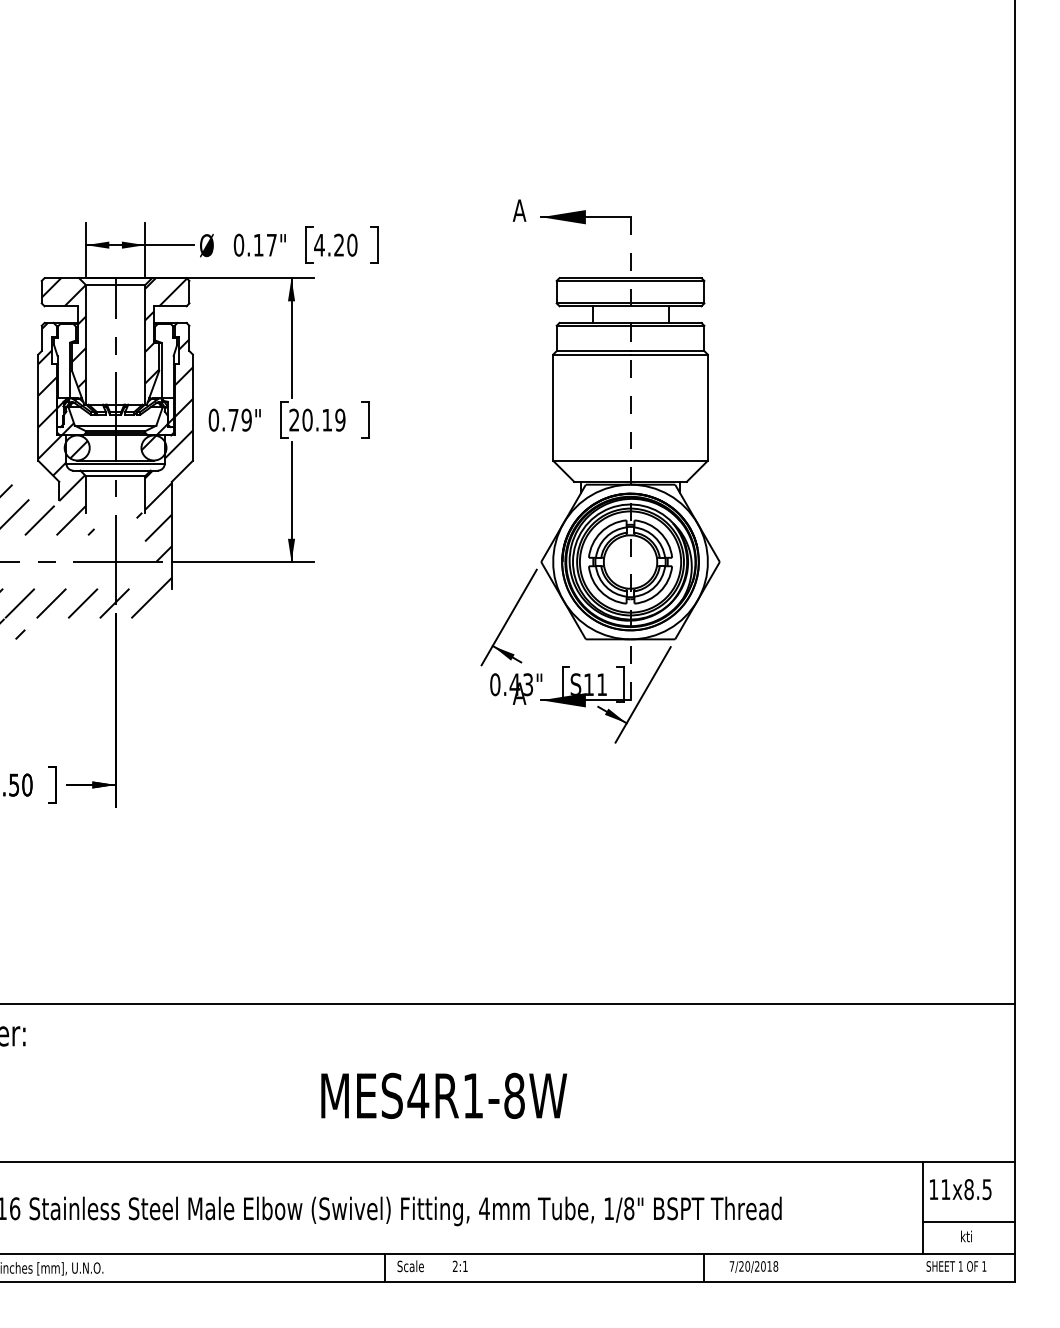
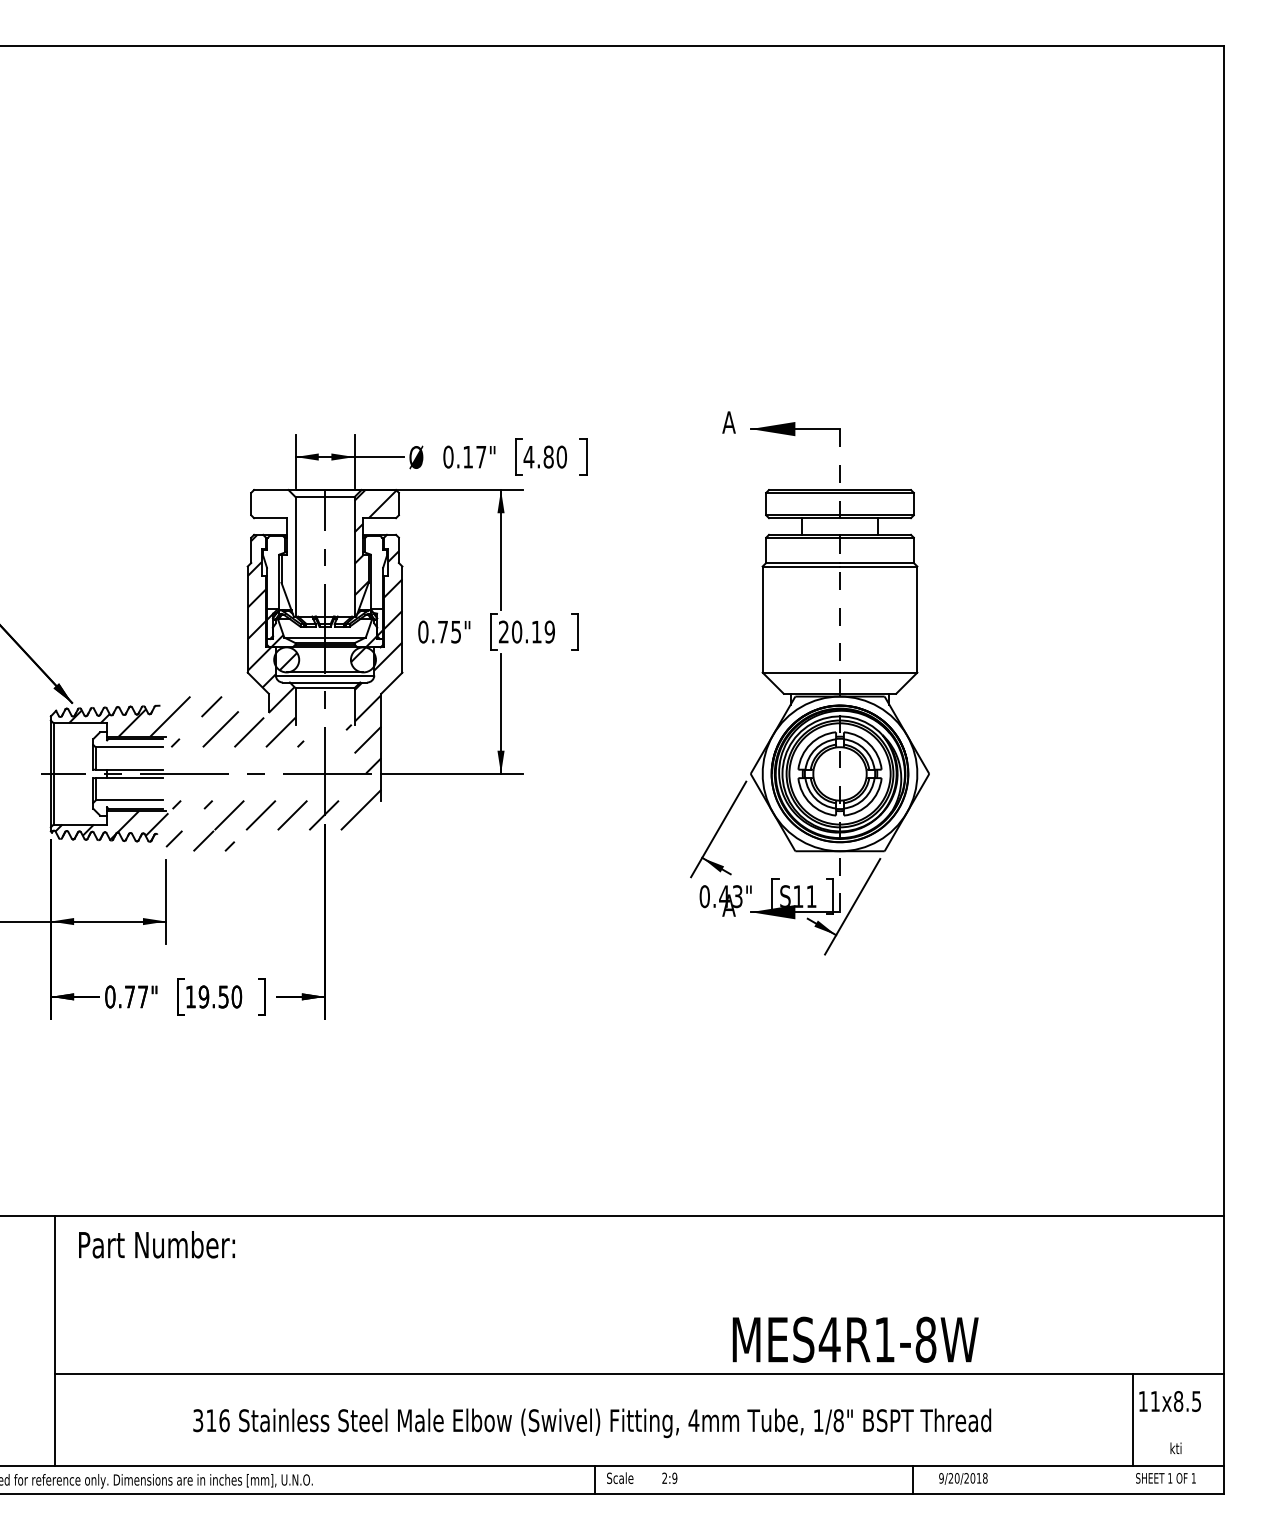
text: (339, 244) -> (548, 456), 4.20 -> 4.80
hatch: (64, 332) -> (273, 544), removed
text: (247, 419) -> (456, 631), 0.79" -> 0.75"
text: (444, 1095) -> (855, 1339), moved
line: (969, 1222) -> (1178, 1434), removed
text: (465, 1265) -> (674, 1477), 2:1 -> 2:9
text: (732, 1266) -> (941, 1478), 7/20/2018 -> 9/20/2018

